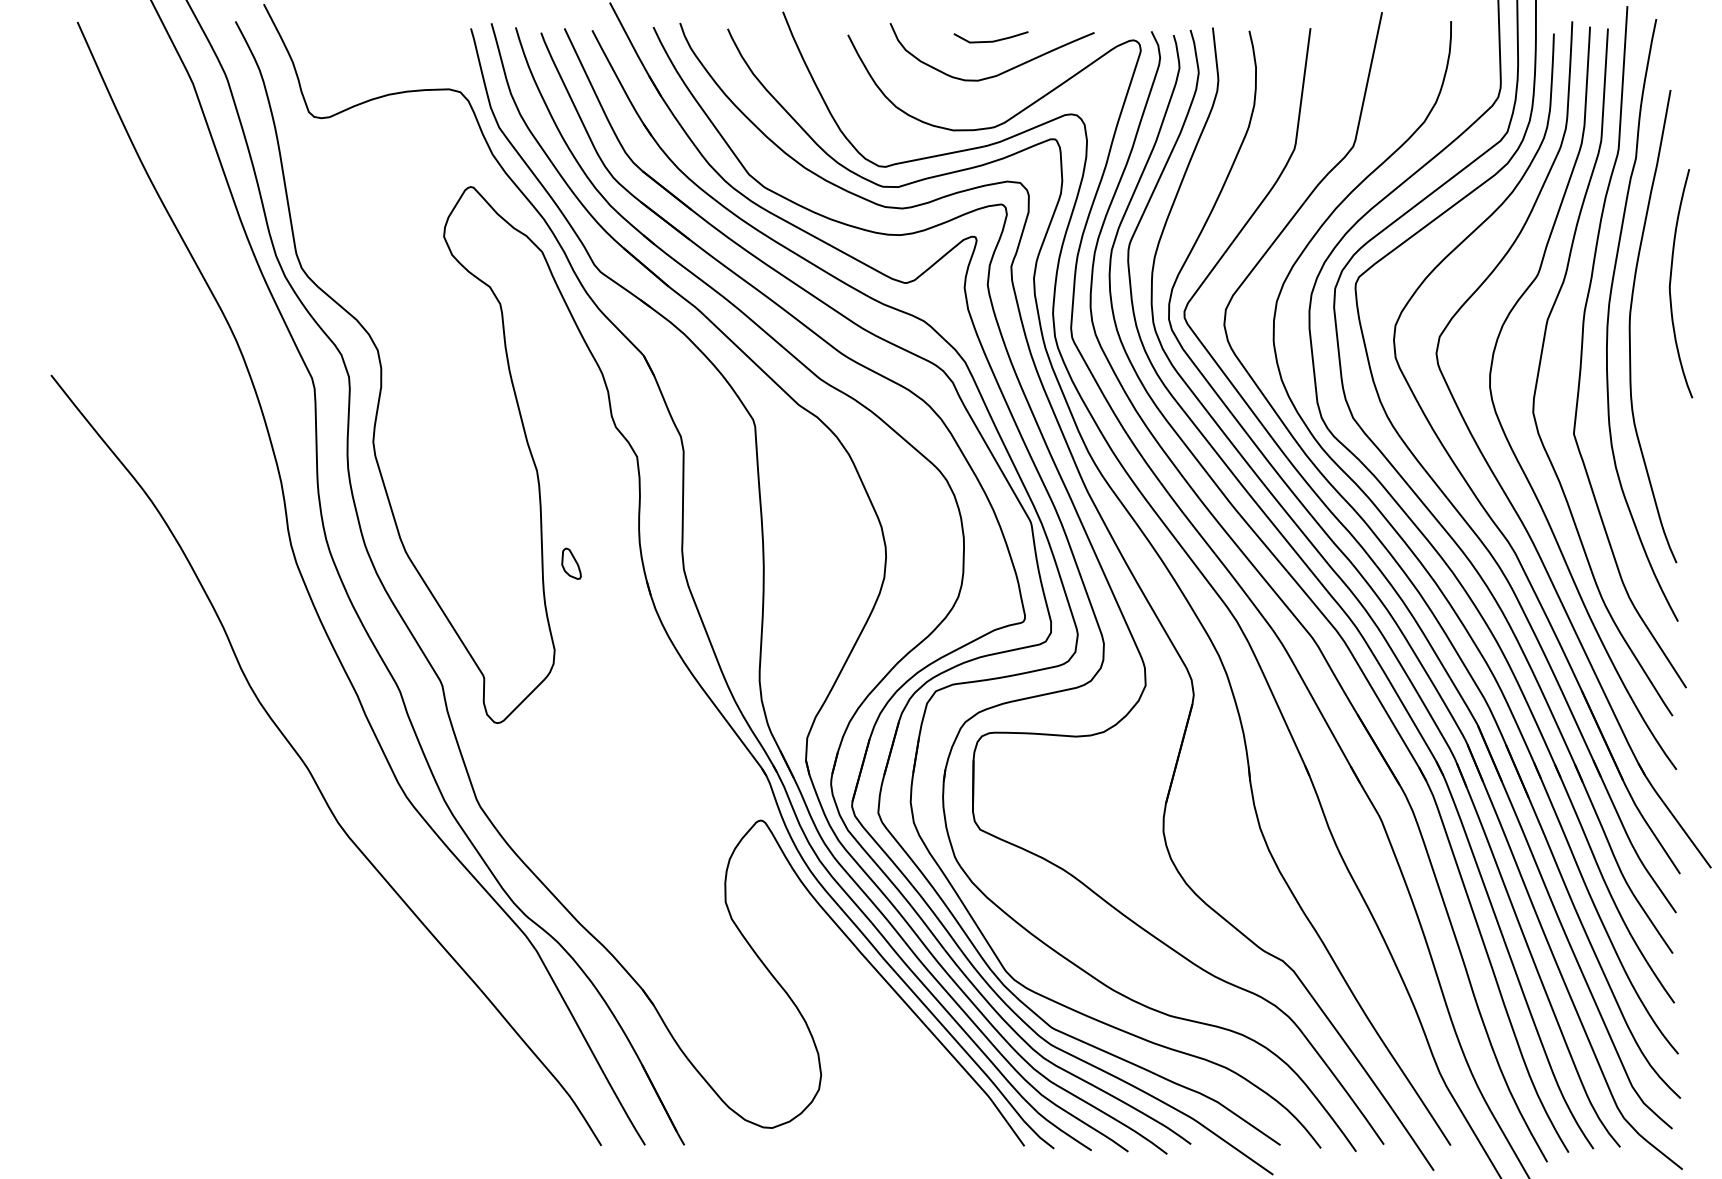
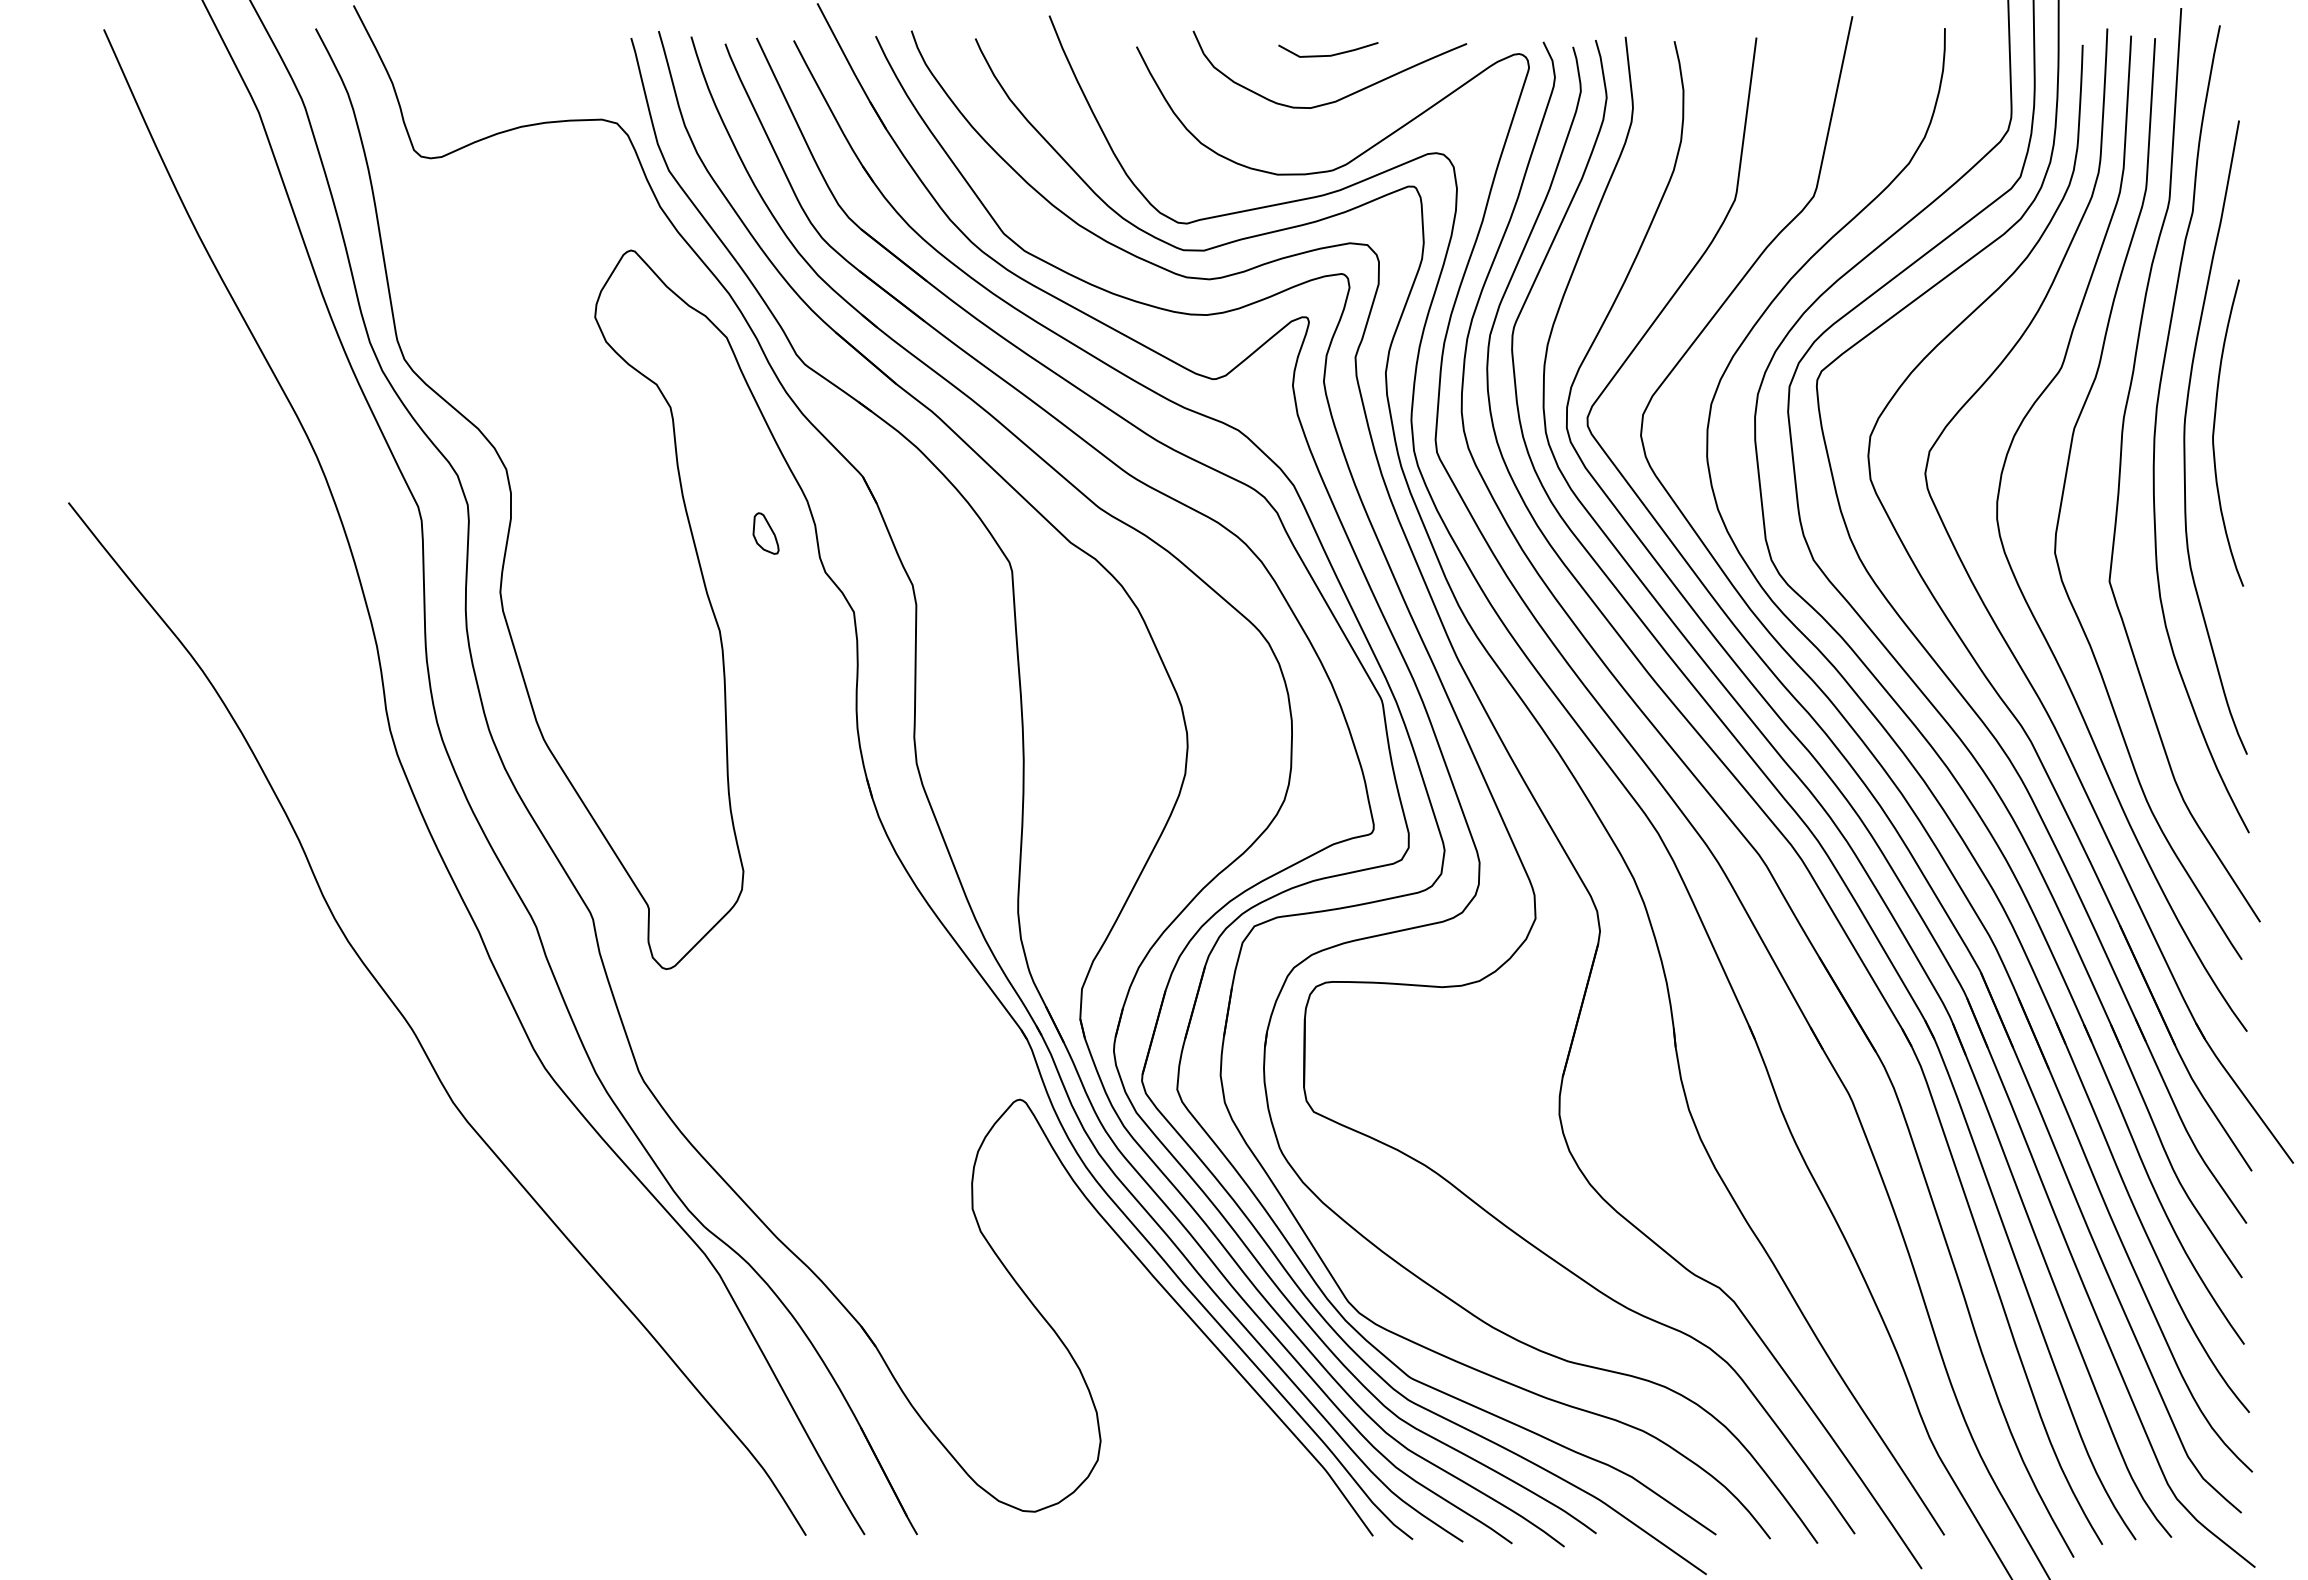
curve: (1670, 283) -> (2214, 432), moved
part: (571, 563) -> (765, 533), moved

